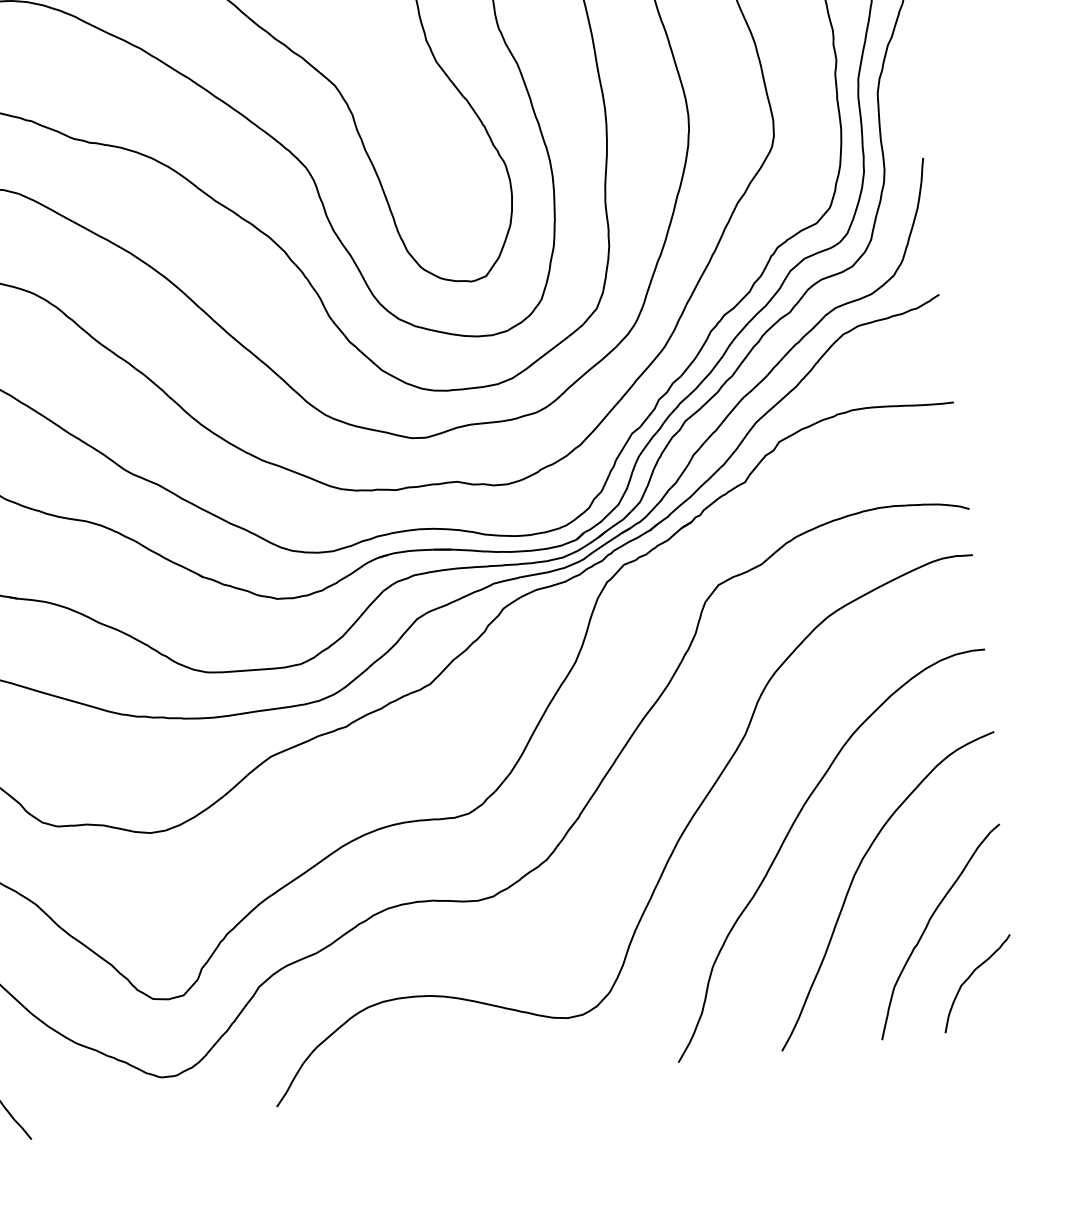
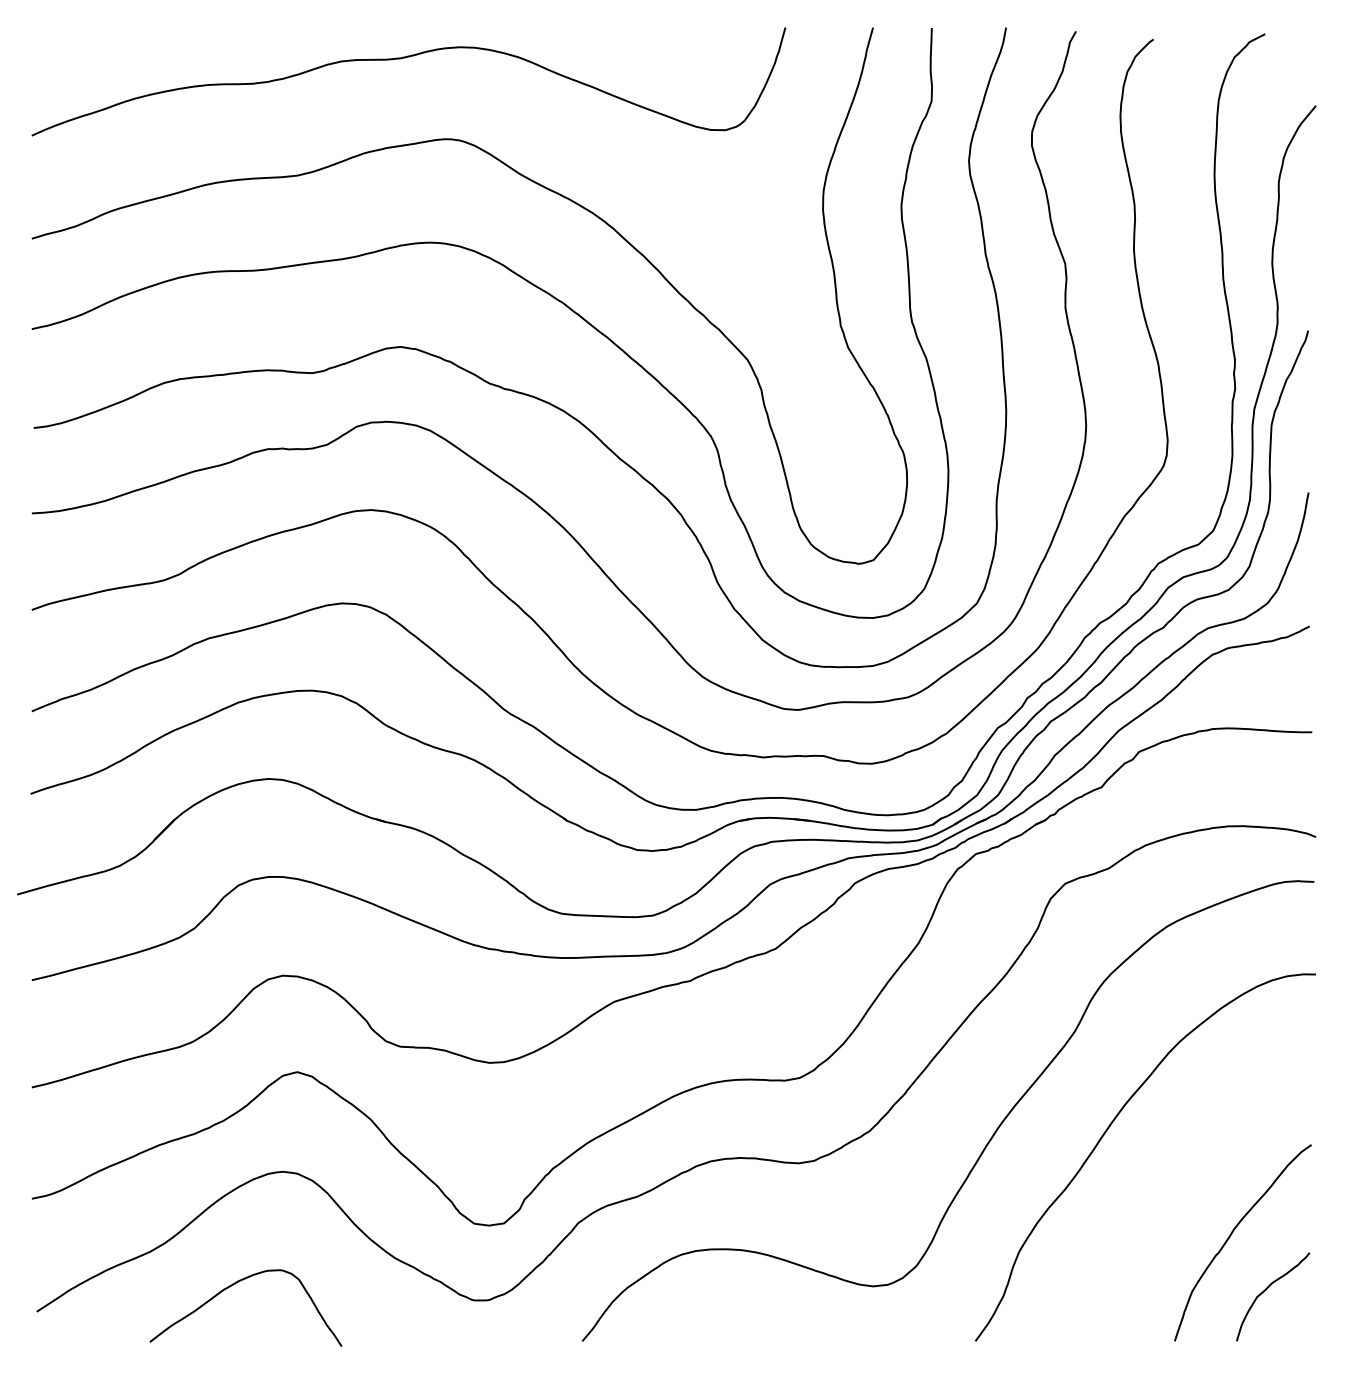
curve: (856, 874) -> (1167, 1178), removed

